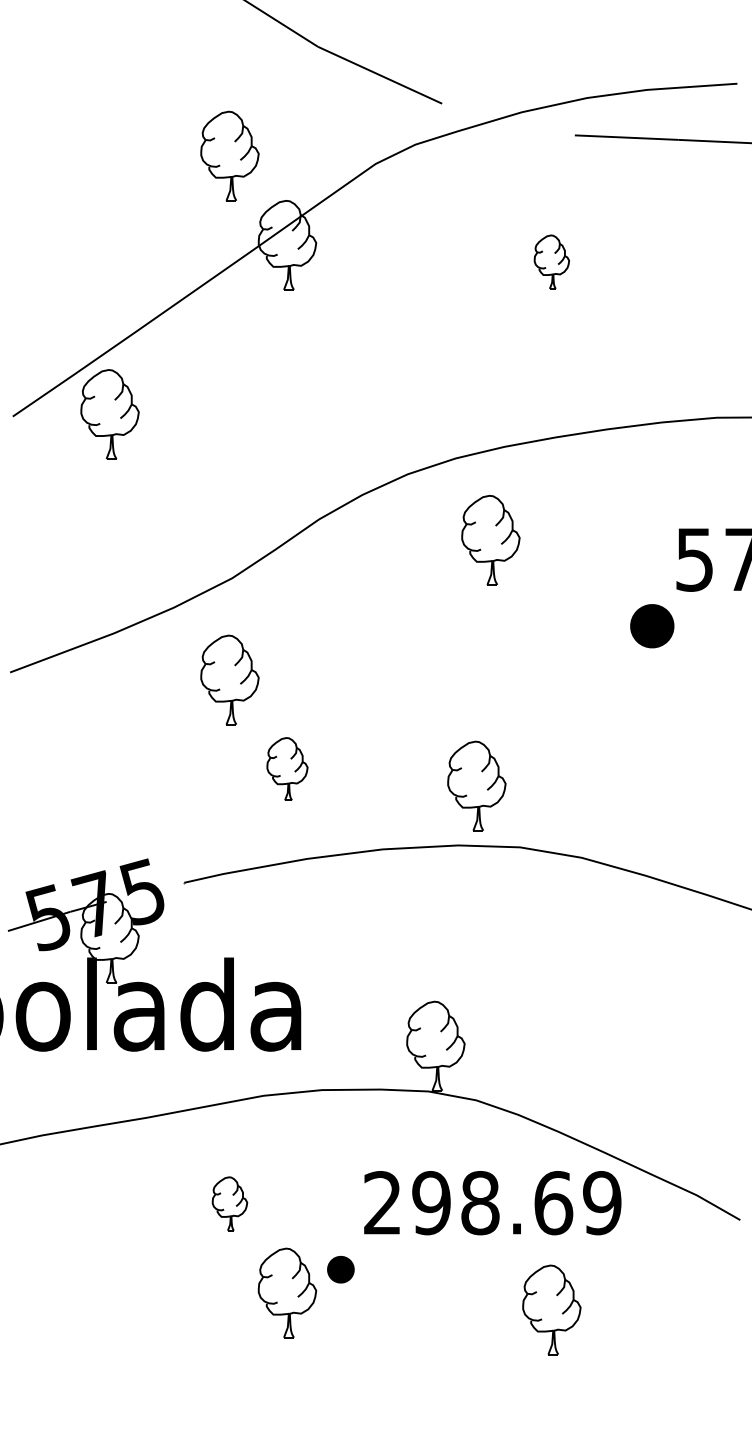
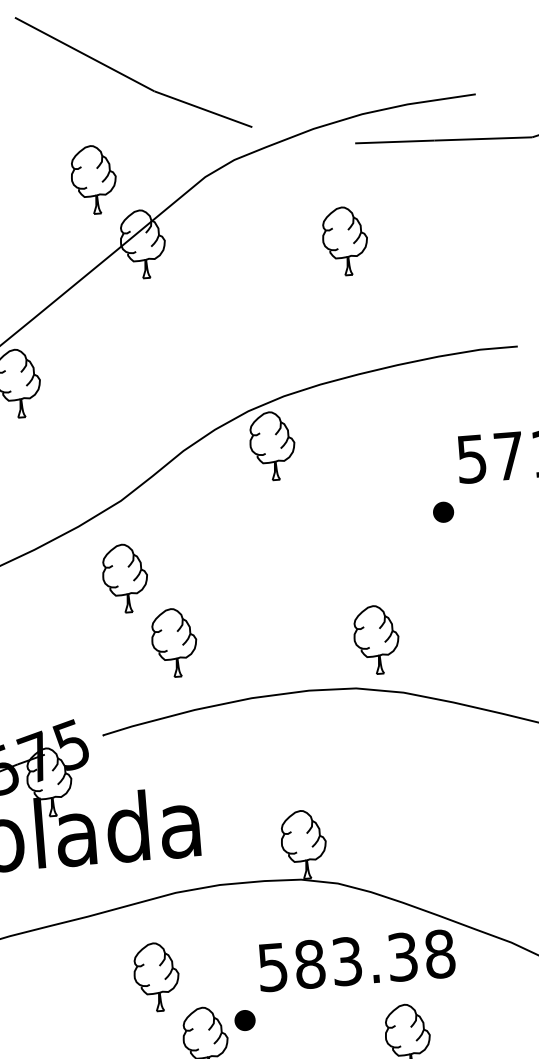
part: (551, 261) -> (344, 240), size x1.67
part: (490, 539) -> (272, 445), moved
part: (652, 626) -> (443, 512), size x0.62
part: (287, 768) -> (174, 642), size x1.43
part: (476, 785) -> (376, 639), moved
part: (229, 1203) -> (156, 976), size x1.67
text: (492, 1203) -> (356, 961), 298.69 -> 583.38

